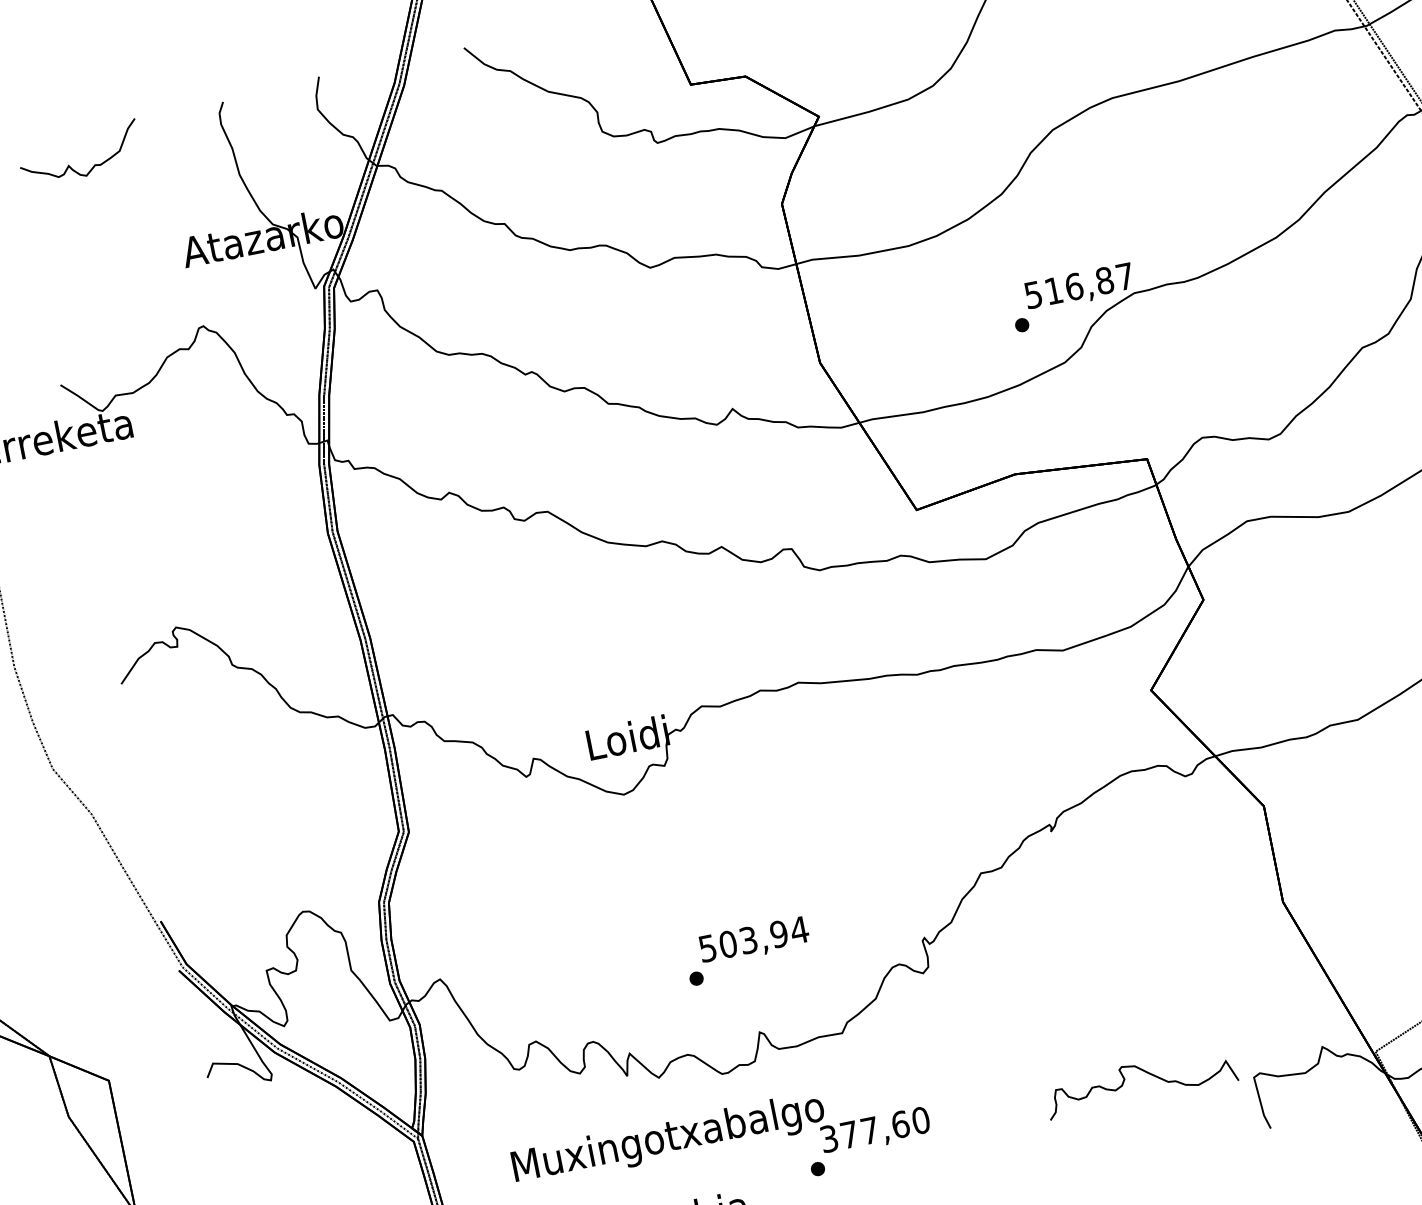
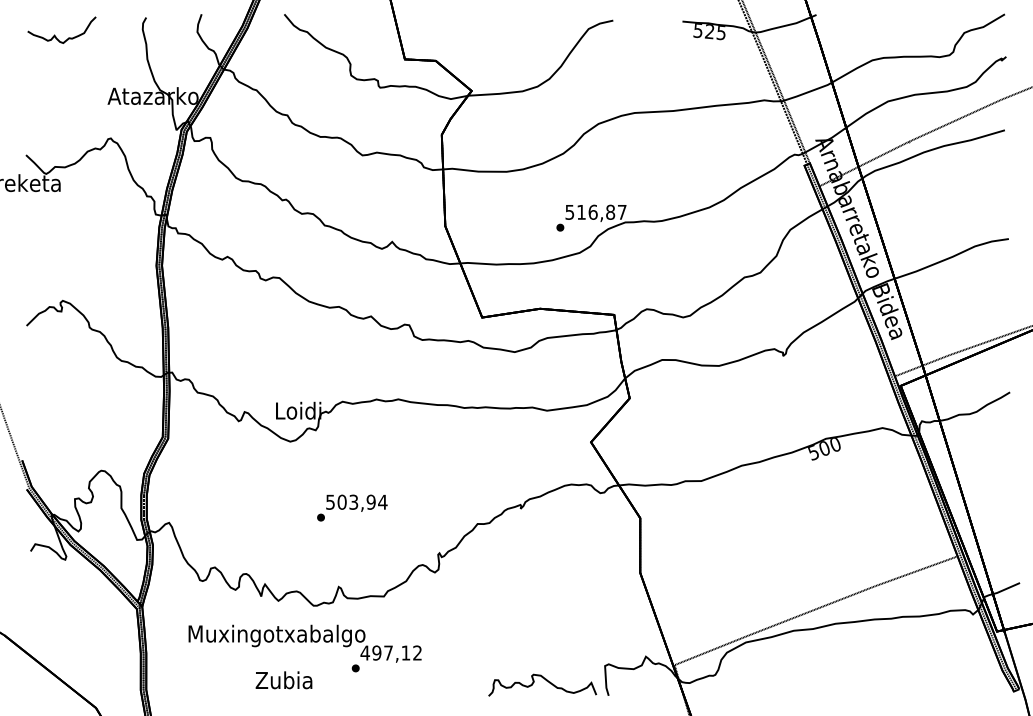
text: (748, 949) -> (352, 507), moved
curve: (1144, 1072) -> (545, 680), moved
text: (875, 1128) -> (391, 652), 377,60 -> 497,12

